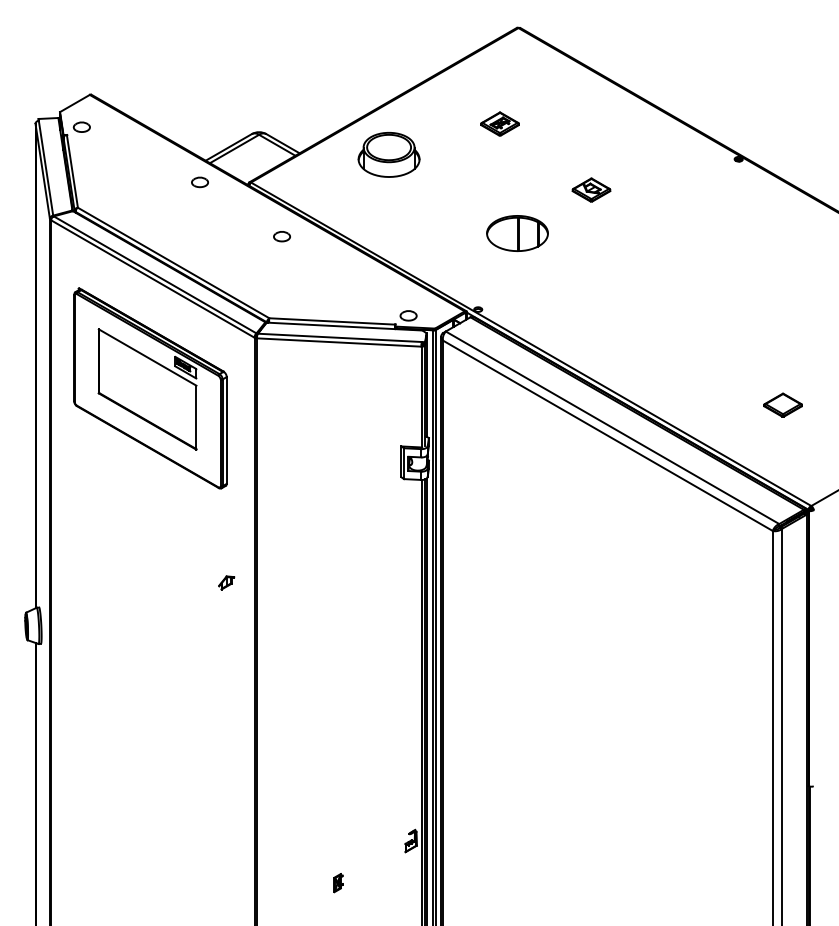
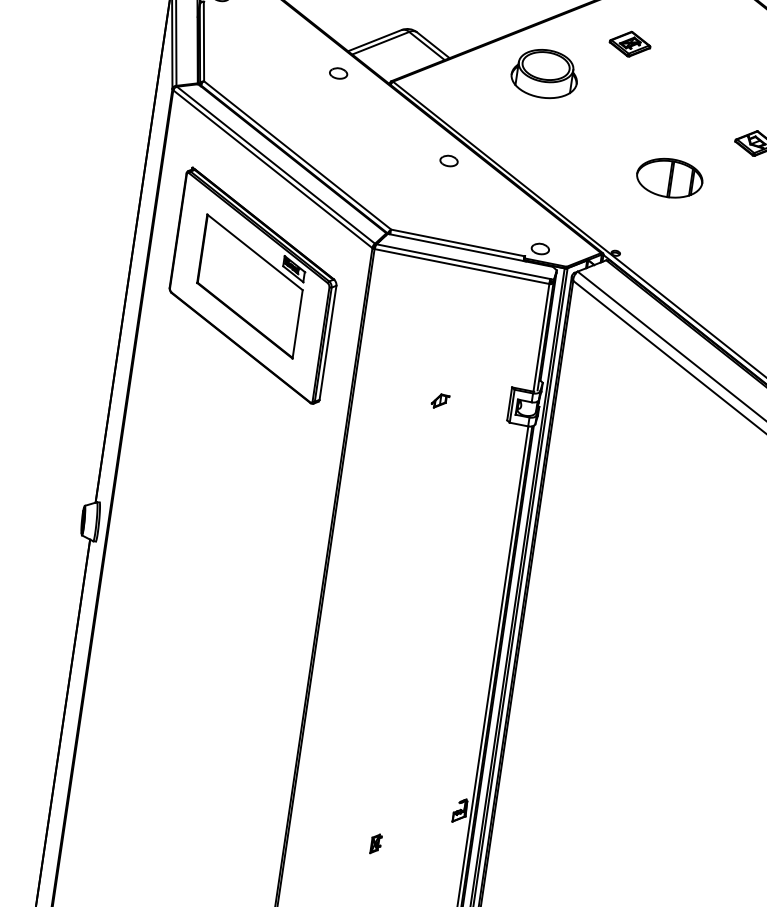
part: (499, 123) -> (629, 43), moved
part: (281, 236) -> (448, 160), moved
part: (226, 582) -> (440, 400), moved

